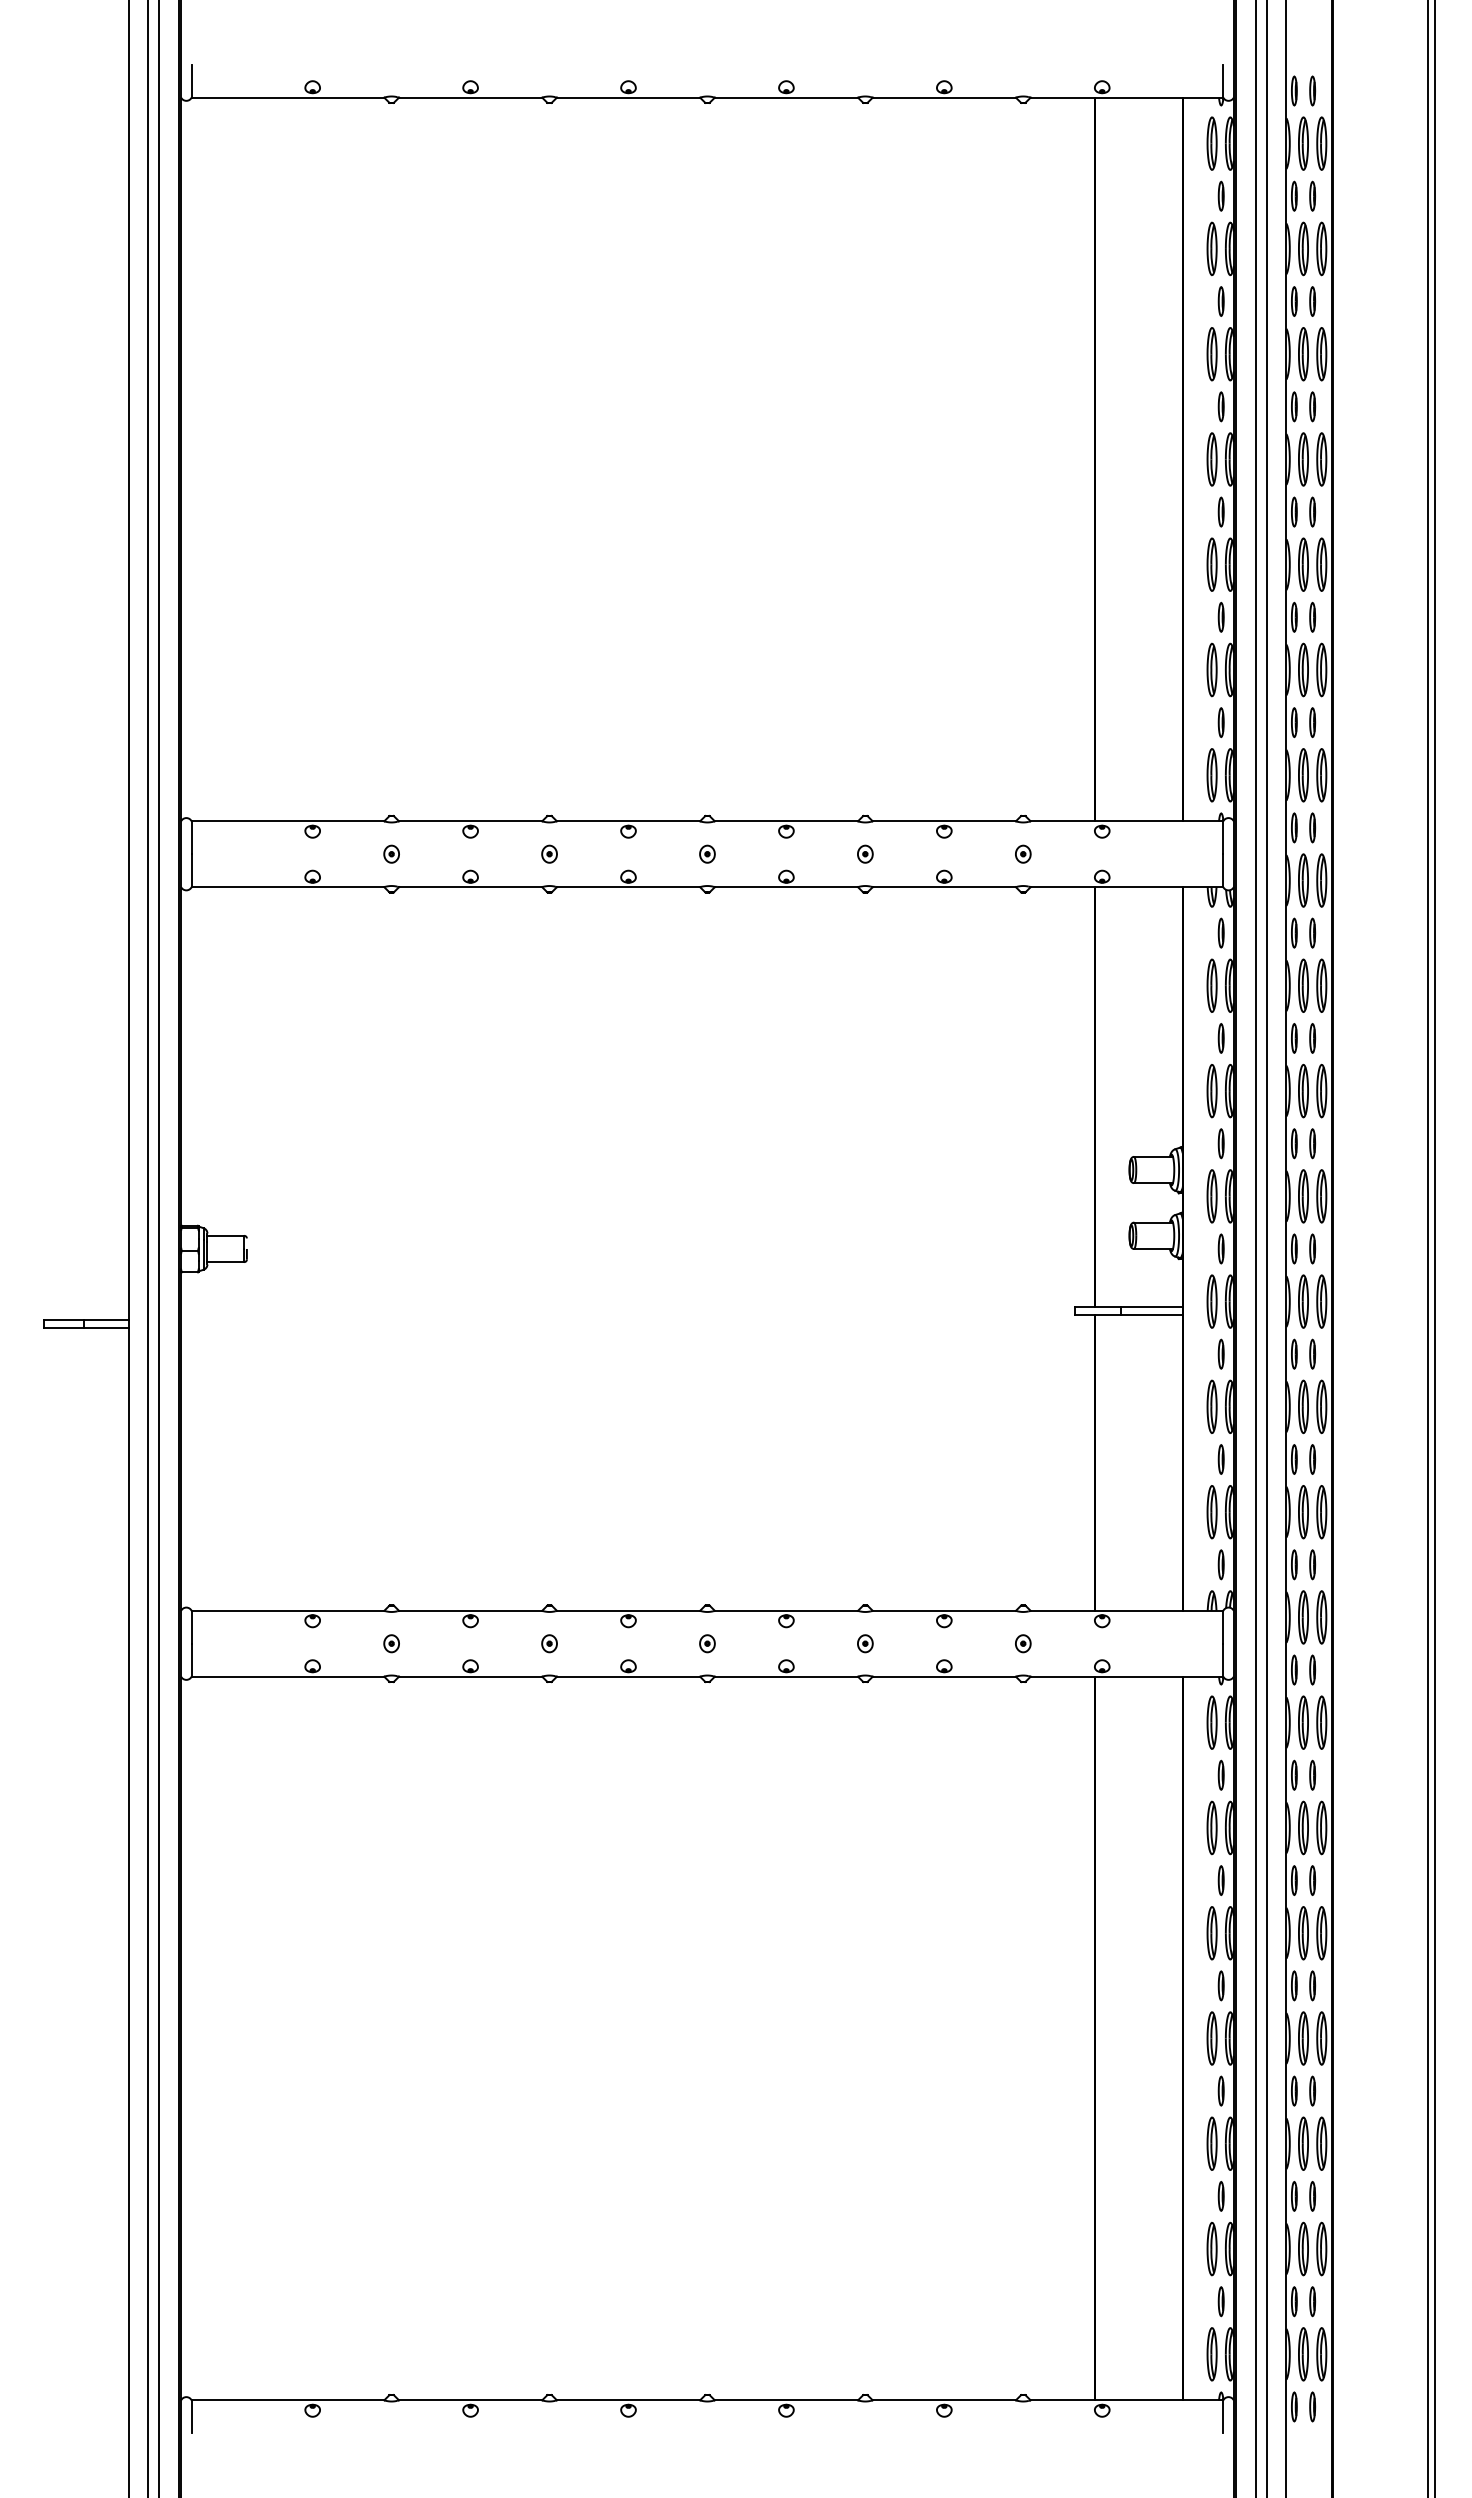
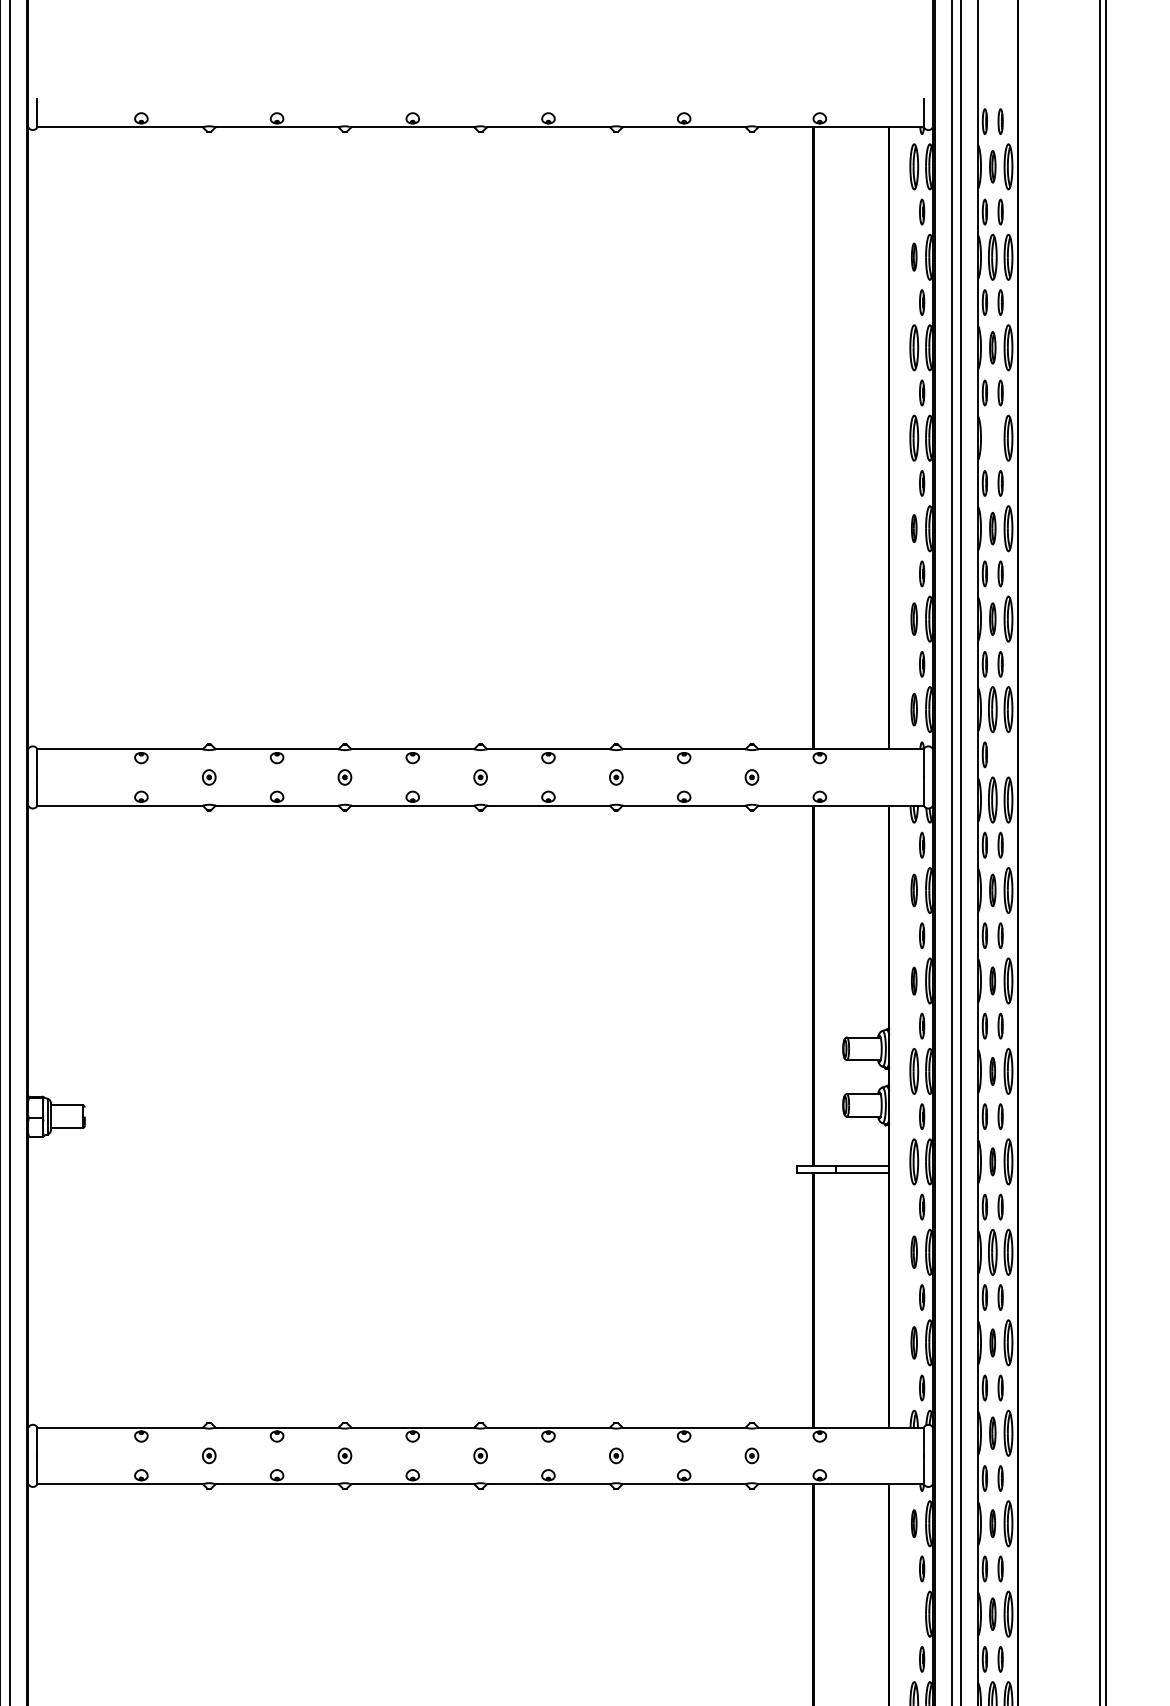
part: (1303, 143) -> (992, 166), size x0.7
part: (1211, 248) -> (913, 256), size x0.6
part: (1303, 354) -> (992, 348), size x0.7
part: (1303, 459) -> (992, 438), removed
part: (1211, 564) -> (913, 528), size x0.6
part: (1303, 564) -> (992, 528), size x0.7
part: (1211, 669) -> (913, 618), size x0.7
part: (1303, 669) -> (992, 618), size x0.7
part: (1211, 775) -> (913, 709), size x0.7
part: (1312, 827) -> (1000, 754), removed
part: (1211, 985) -> (913, 890), size x0.7
part: (1303, 985) -> (992, 890), size x0.7
part: (1303, 1090) -> (992, 980), size x0.6
part: (1211, 1091) -> (913, 981), size x0.6
part: (1303, 1196) -> (992, 1071), size x0.6
part: (1303, 1301) -> (992, 1161), size x0.6
part: (1211, 1406) -> (913, 1252), size x0.7
part: (1211, 1512) -> (913, 1343), size x0.7
part: (1303, 1512) -> (992, 1343), size x0.6
part: (1303, 1617) -> (992, 1433), size x0.7
part: (1211, 1722) -> (913, 1523), size x0.6
part: (1303, 1722) -> (992, 1523), size x0.6
part: (1211, 1827) -> (913, 1613), removed
part: (1303, 1827) -> (992, 1613), size x0.7

